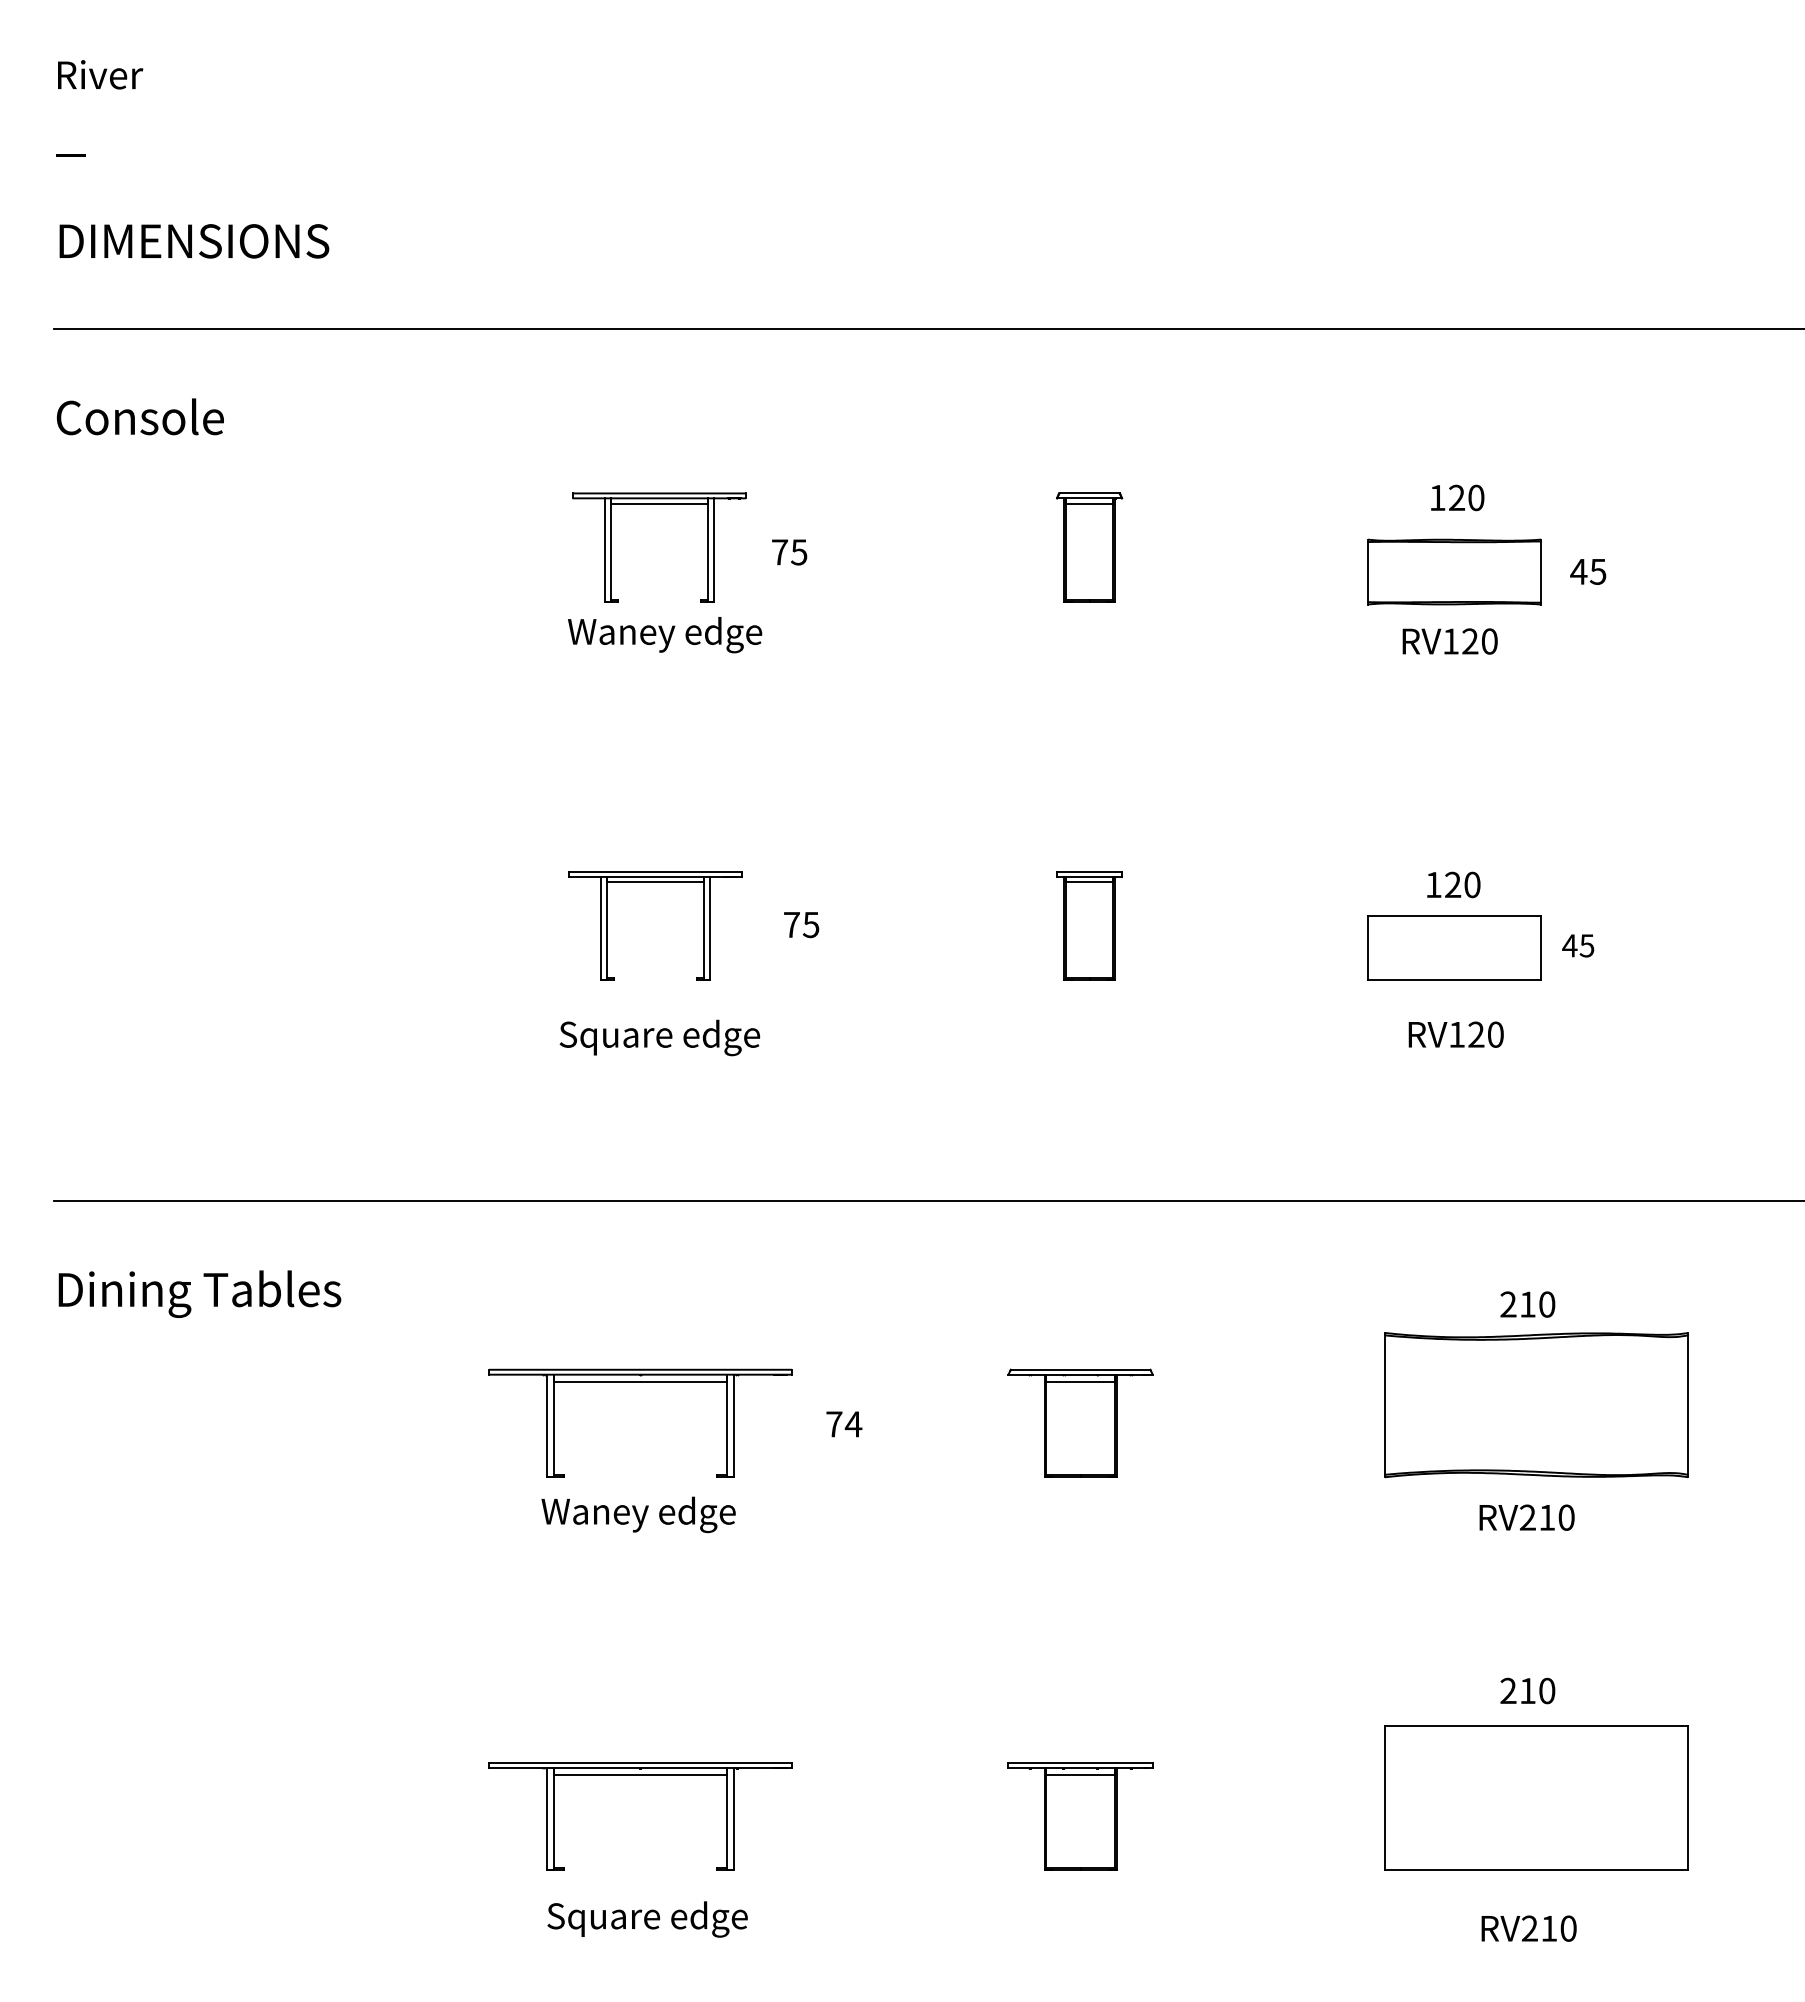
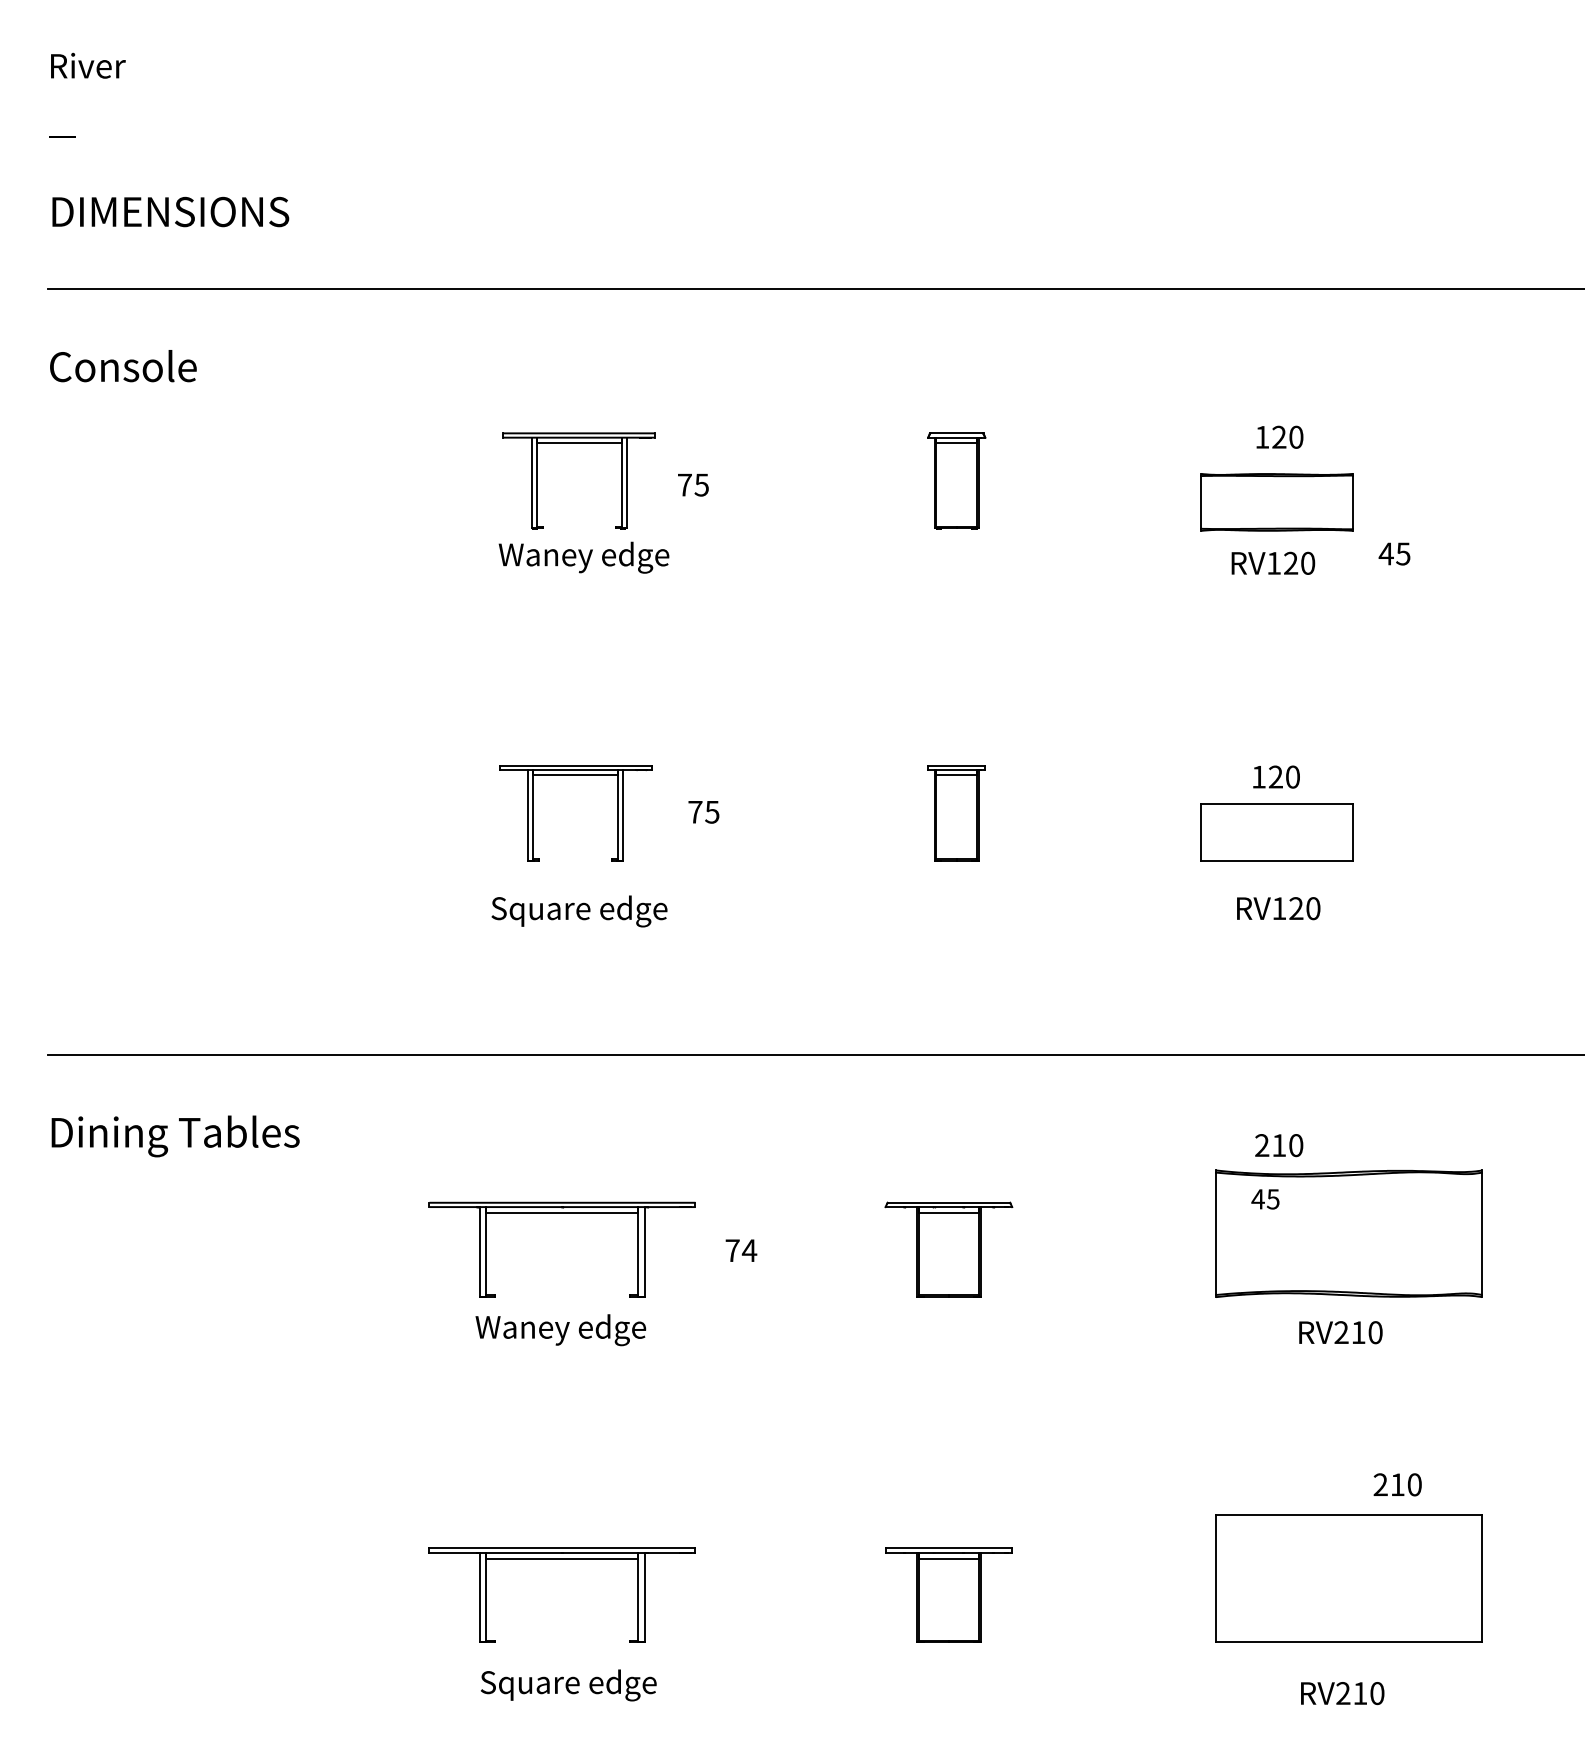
text: (1588, 571) -> (1394, 553), moved
text: (1578, 945) -> (1265, 1199), moved
text: (1527, 1304) -> (1278, 1145), moved
text: (1527, 1690) -> (1397, 1484), moved

